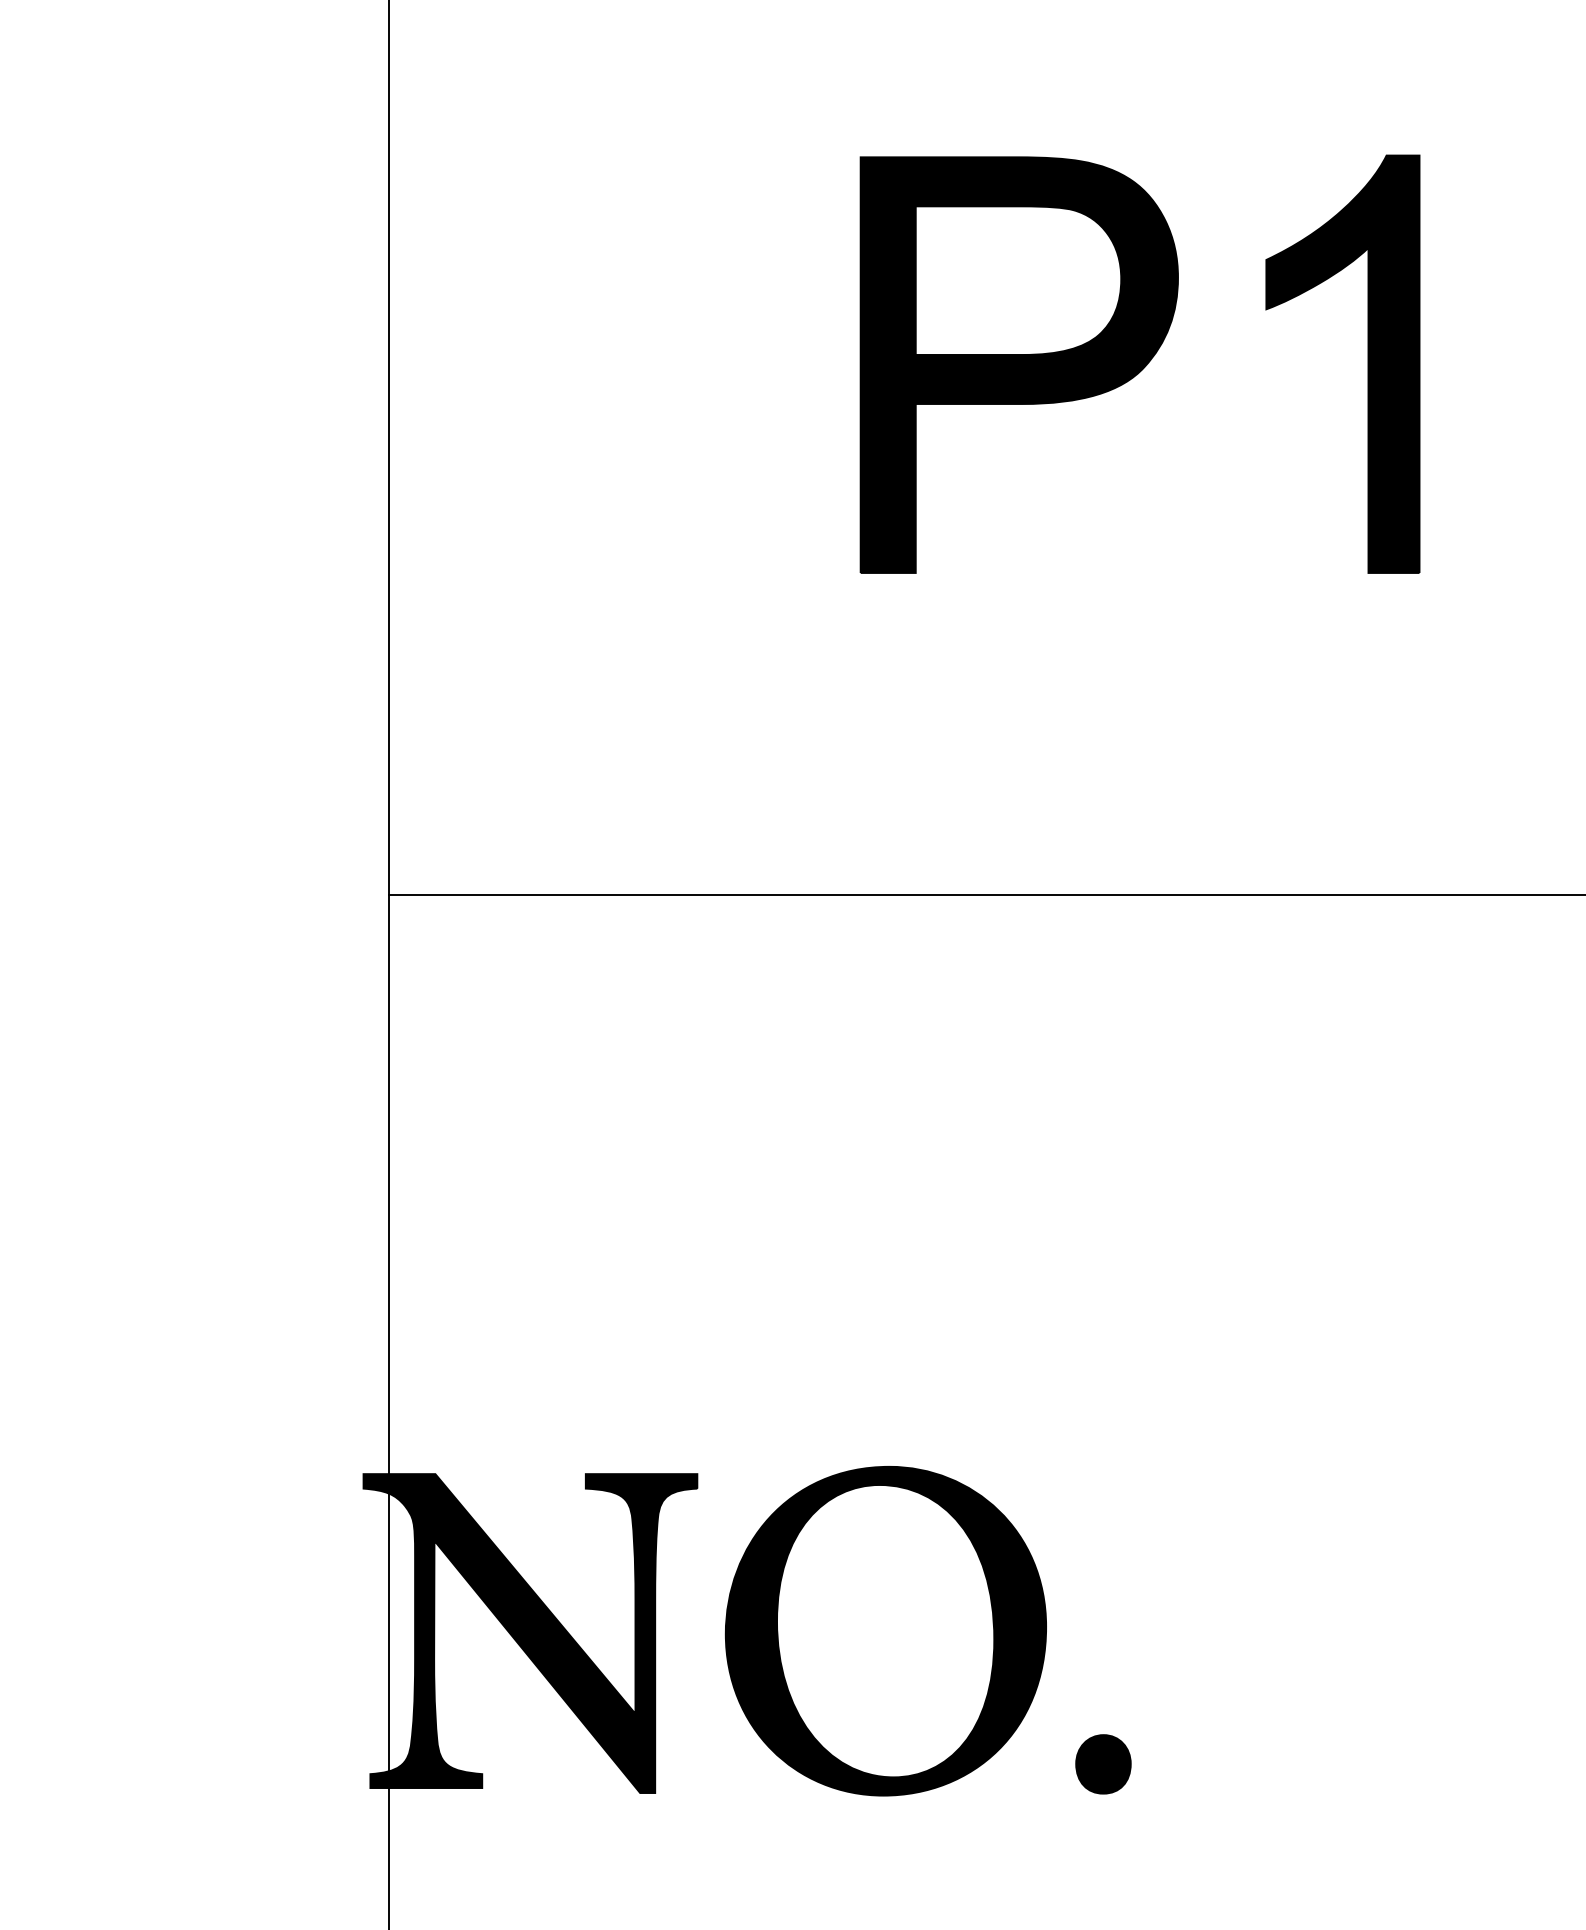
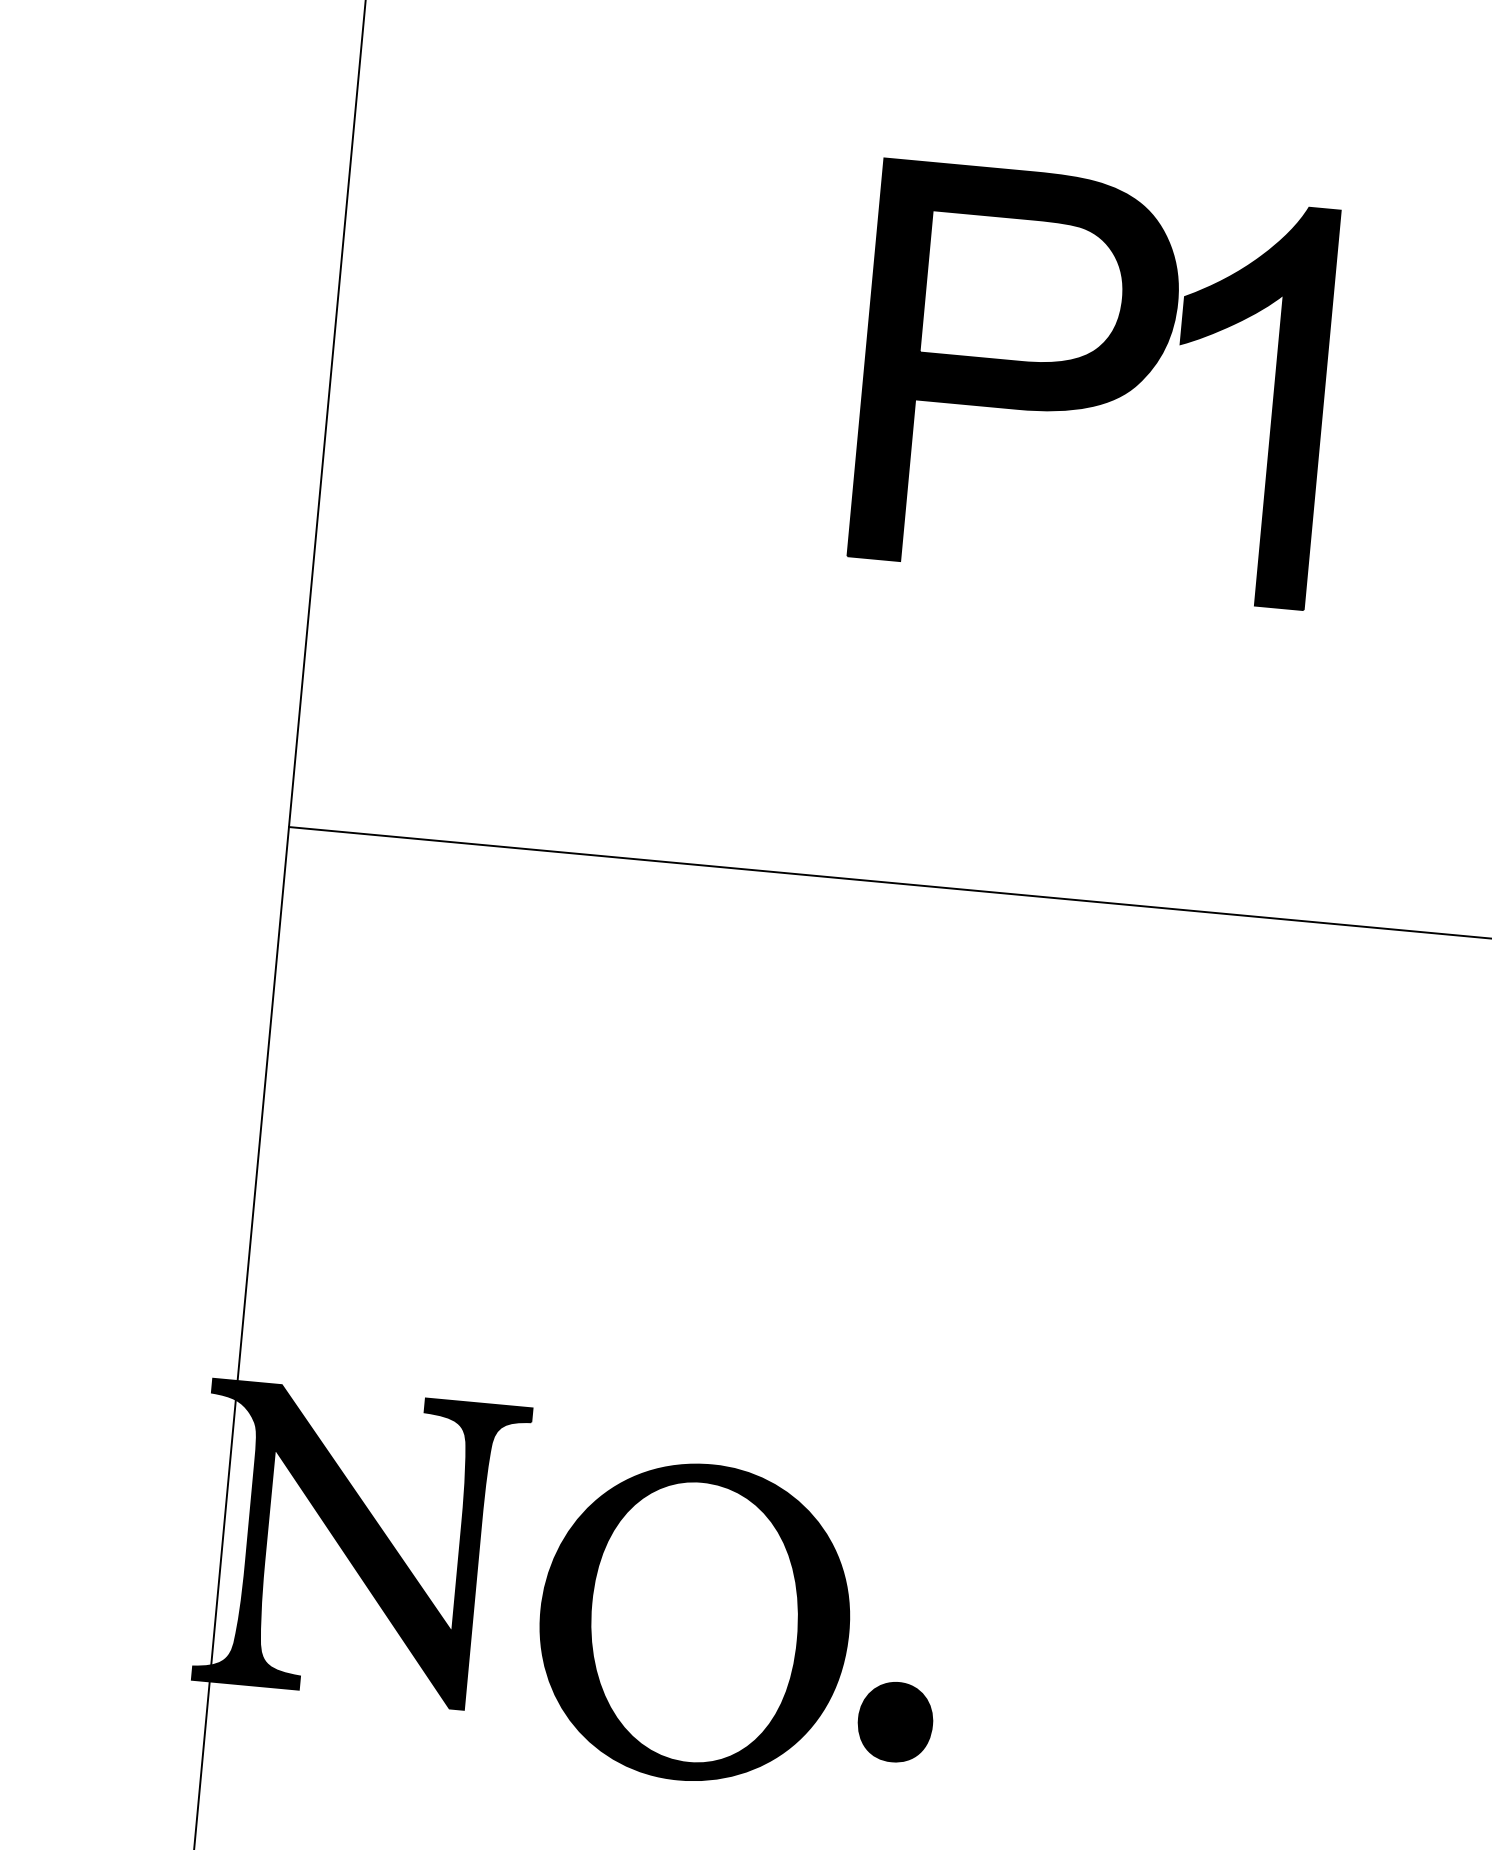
part: (1018, 364) -> (1017, 370), moved
part: (885, 1631) -> (694, 1622), moved
part: (1103, 1764) -> (895, 1722), size x1.4

